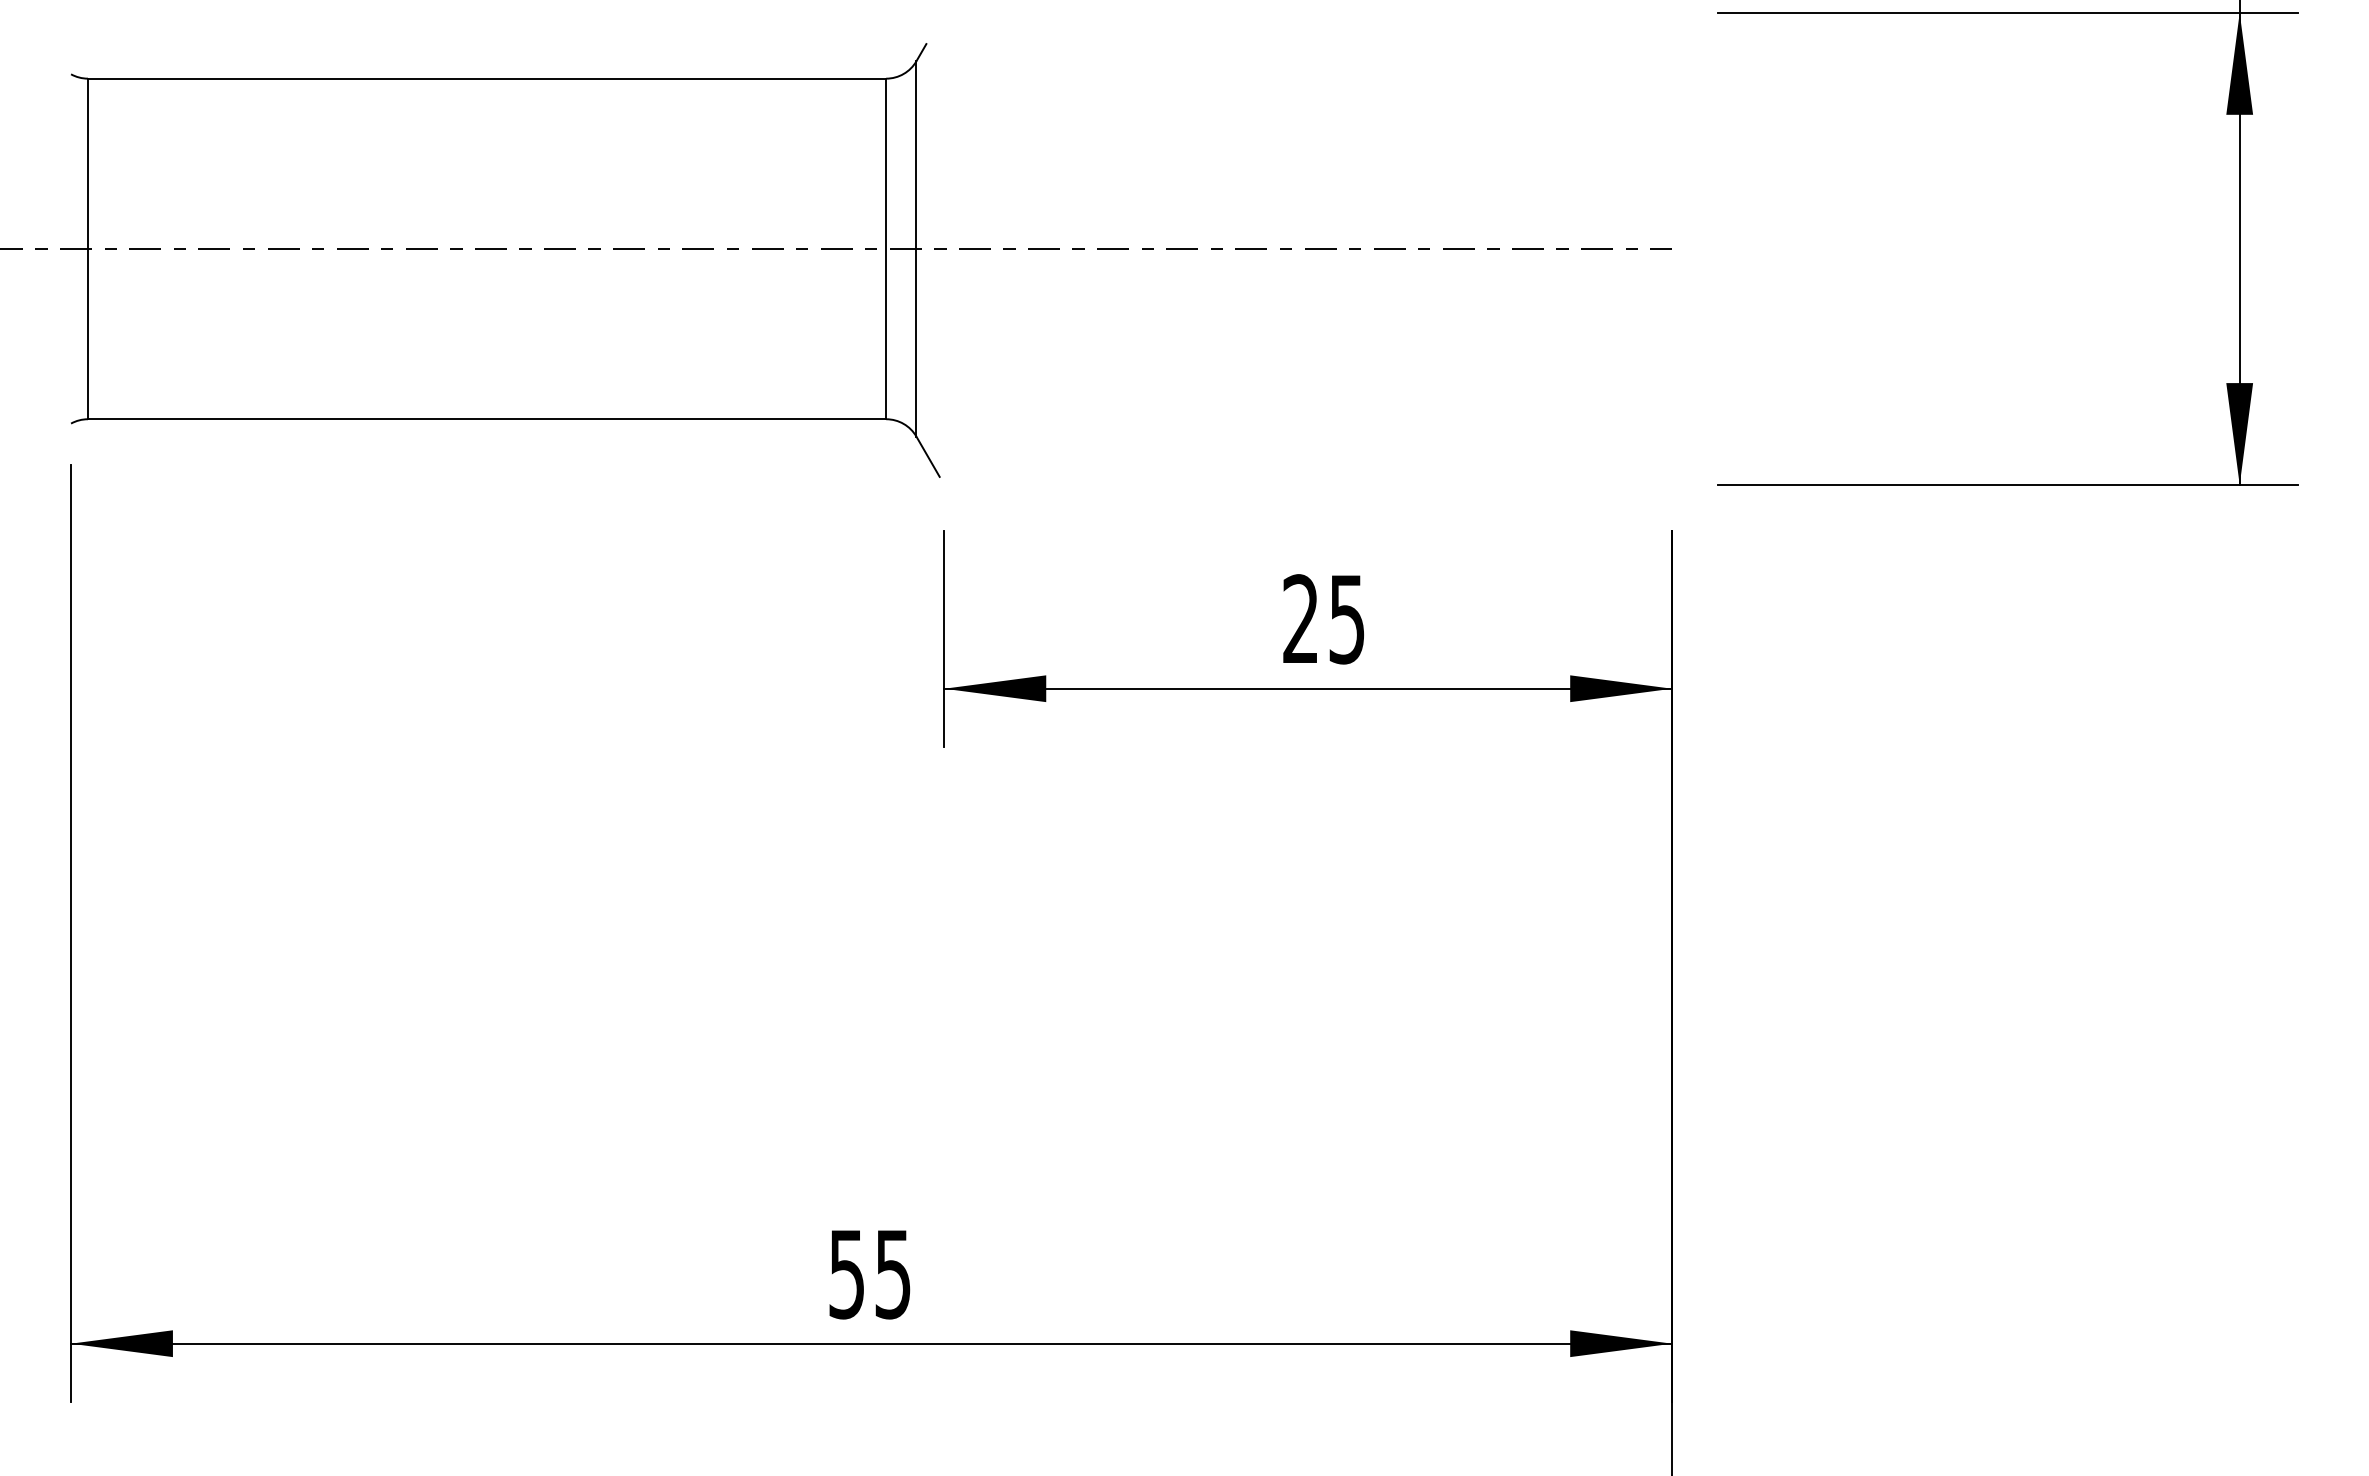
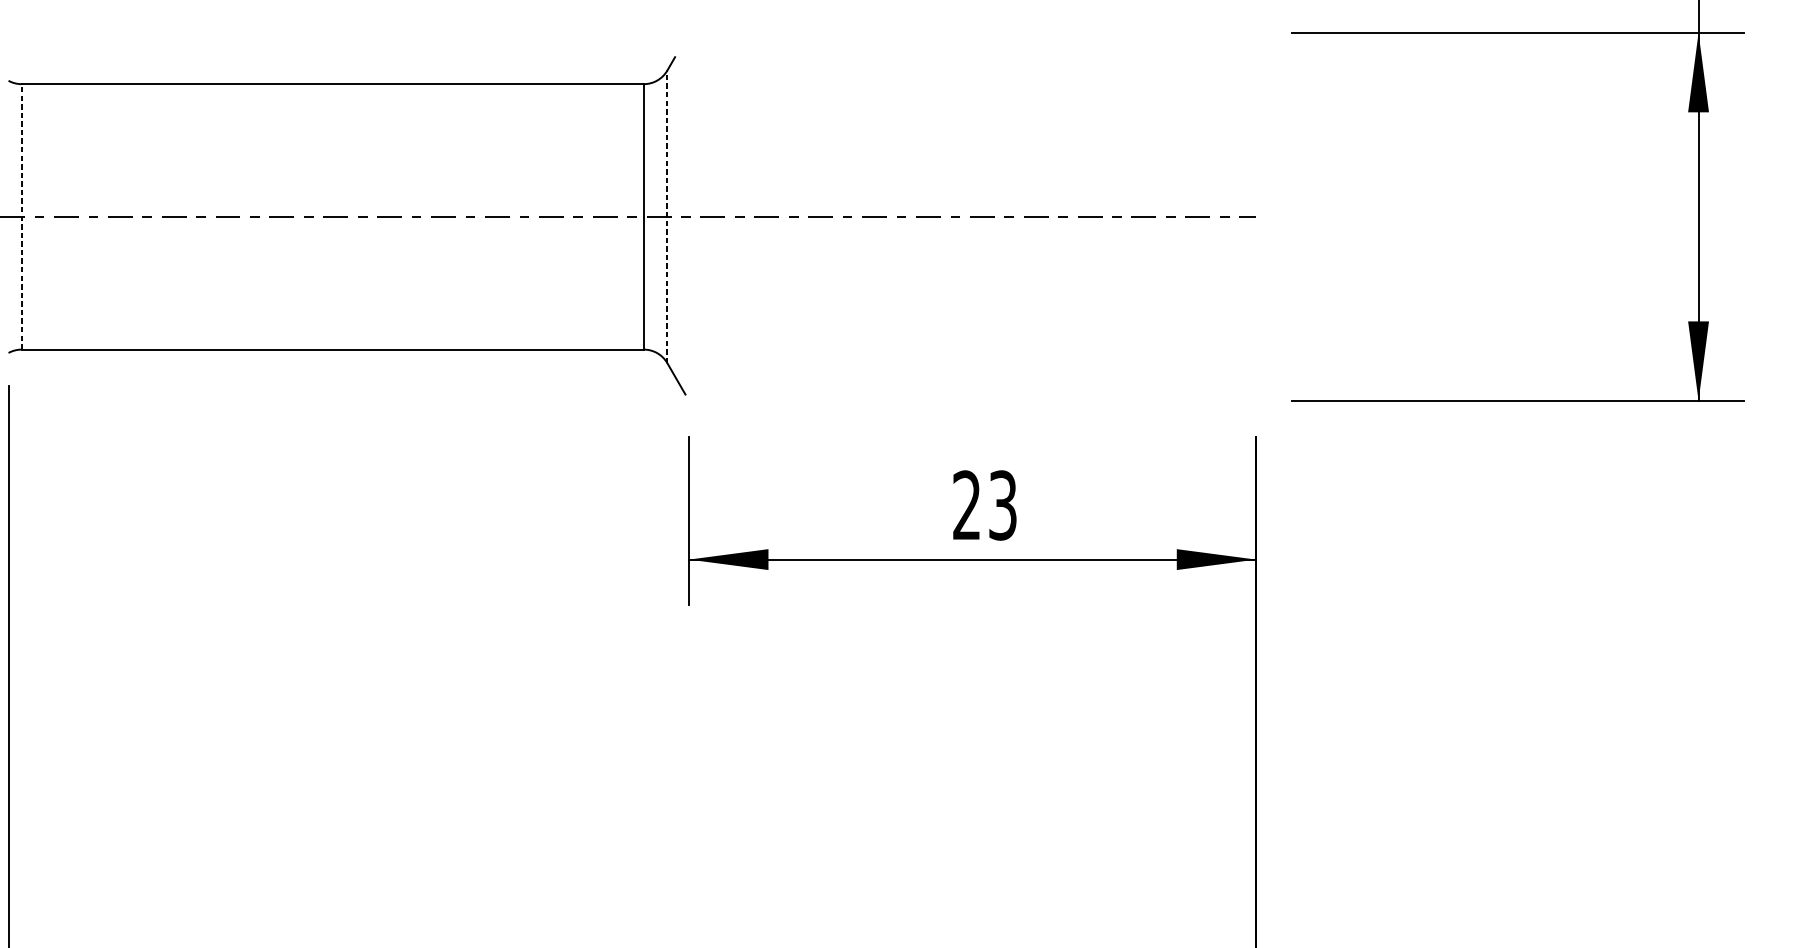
line: (87, 248) -> (21, 216), solid -> dashed
line: (916, 248) -> (667, 216), solid -> dashed
text: (1347, 619) -> (1003, 505), 25 -> 23

